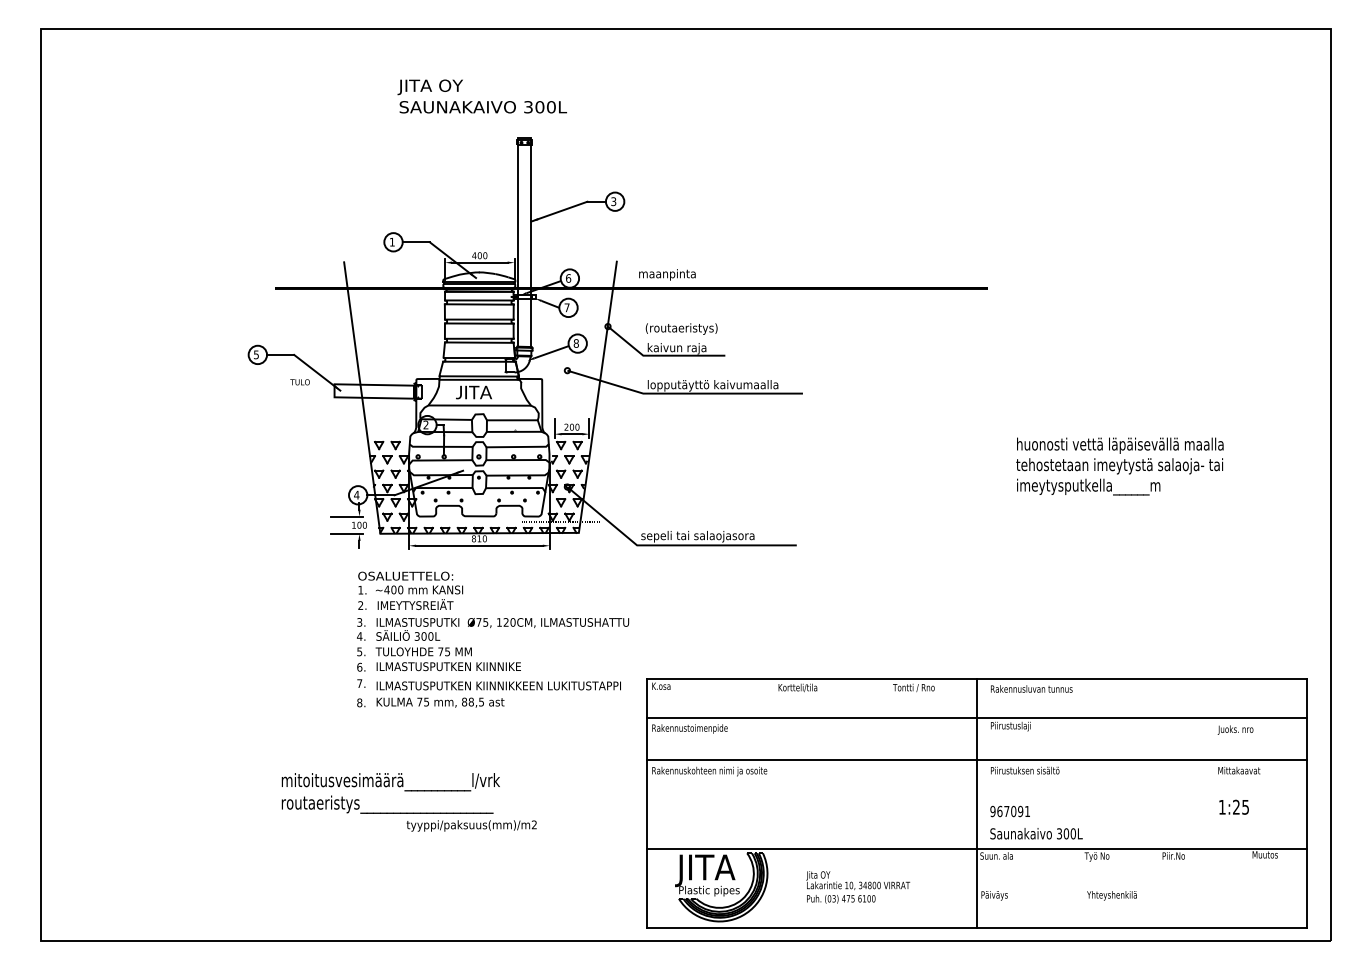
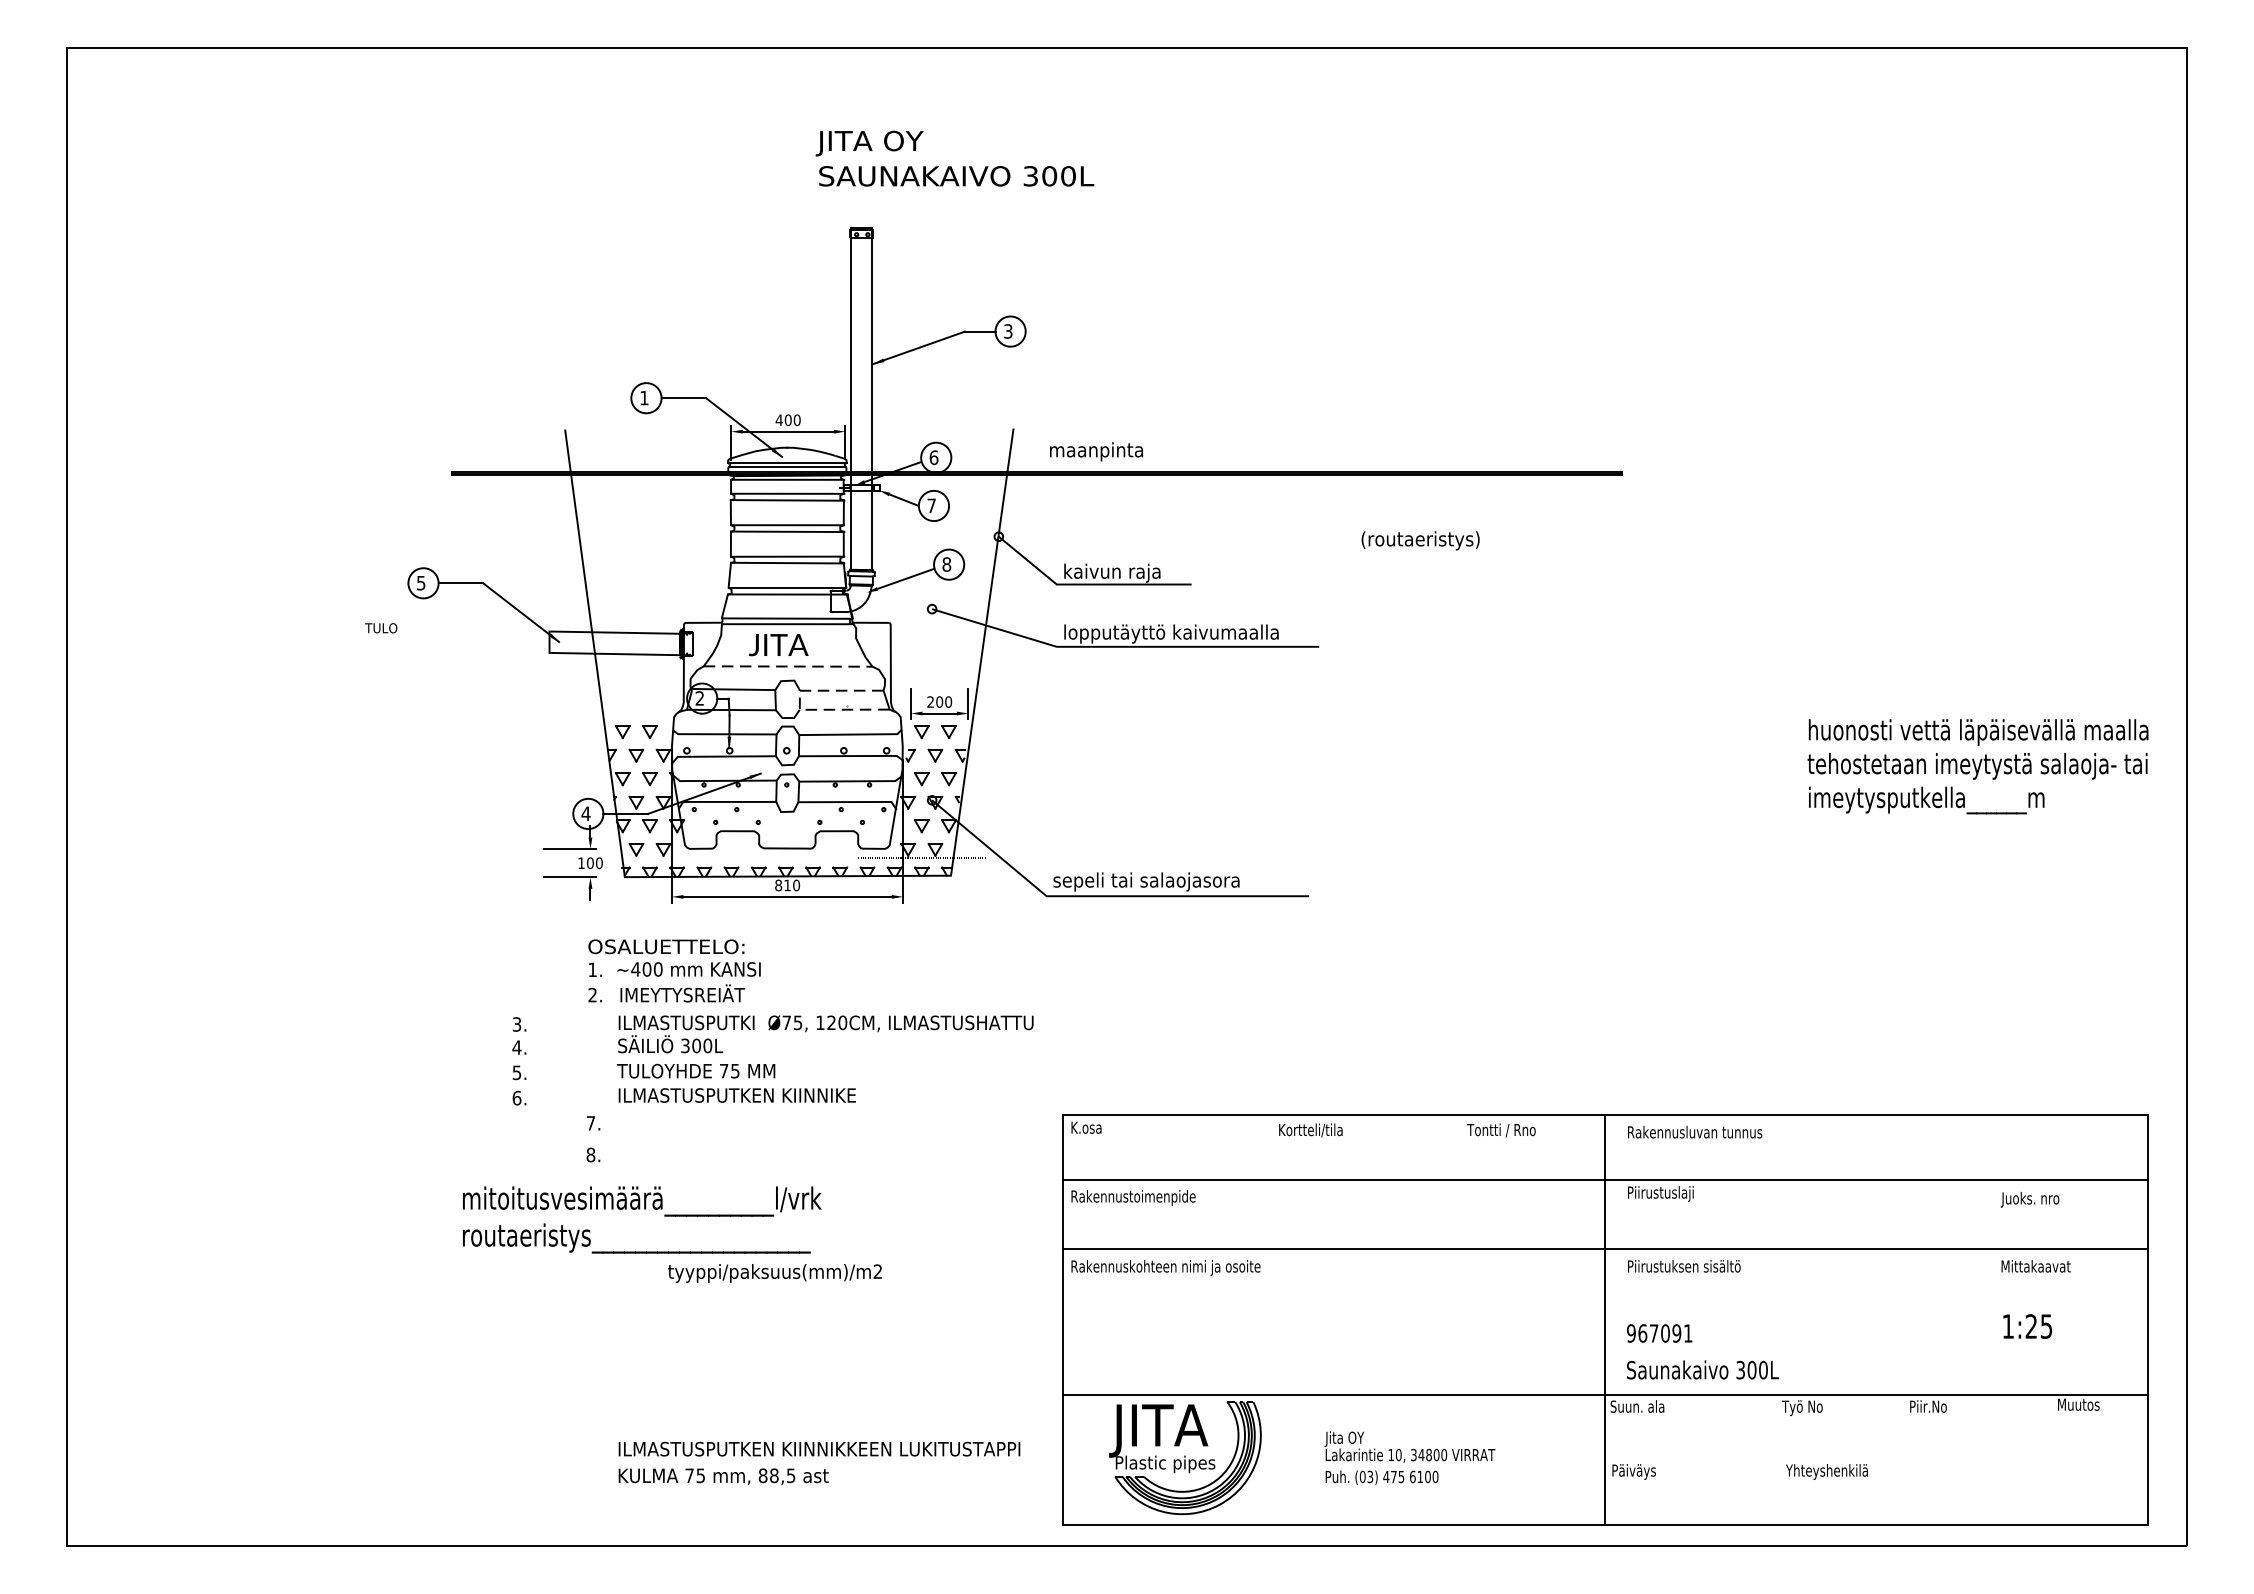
text: (481, 96) -> (953, 158), moved
text: (681, 328) -> (1420, 539), moved
text: (299, 382) -> (380, 628), moved
line: (480, 405) -> (789, 666), solid -> dashed
line: (486, 428) -> (799, 704), solid -> dashed
text: (1119, 466) -> (1977, 766), moved
text: (361, 644) -> (519, 1060), moved
text: (498, 694) -> (818, 1463), moved
text: (408, 802) -> (671, 1234), moved

